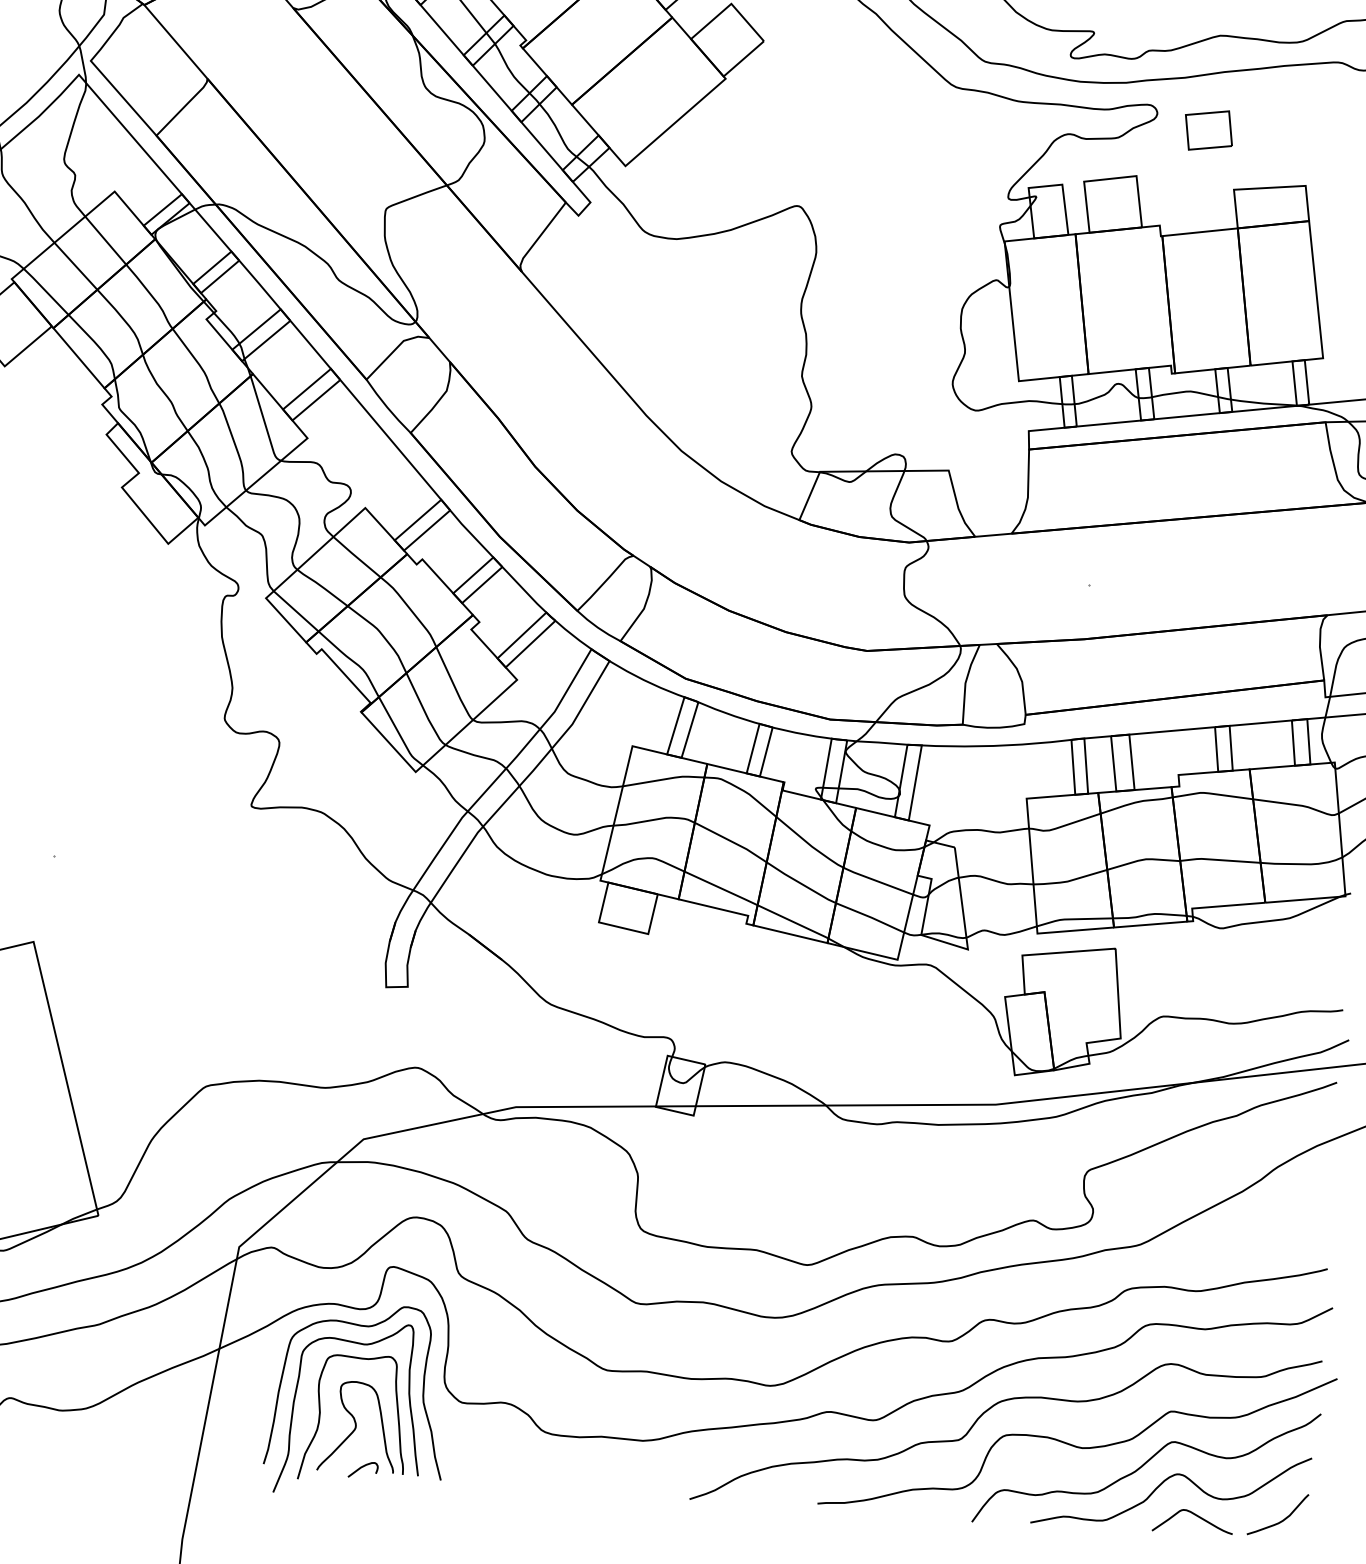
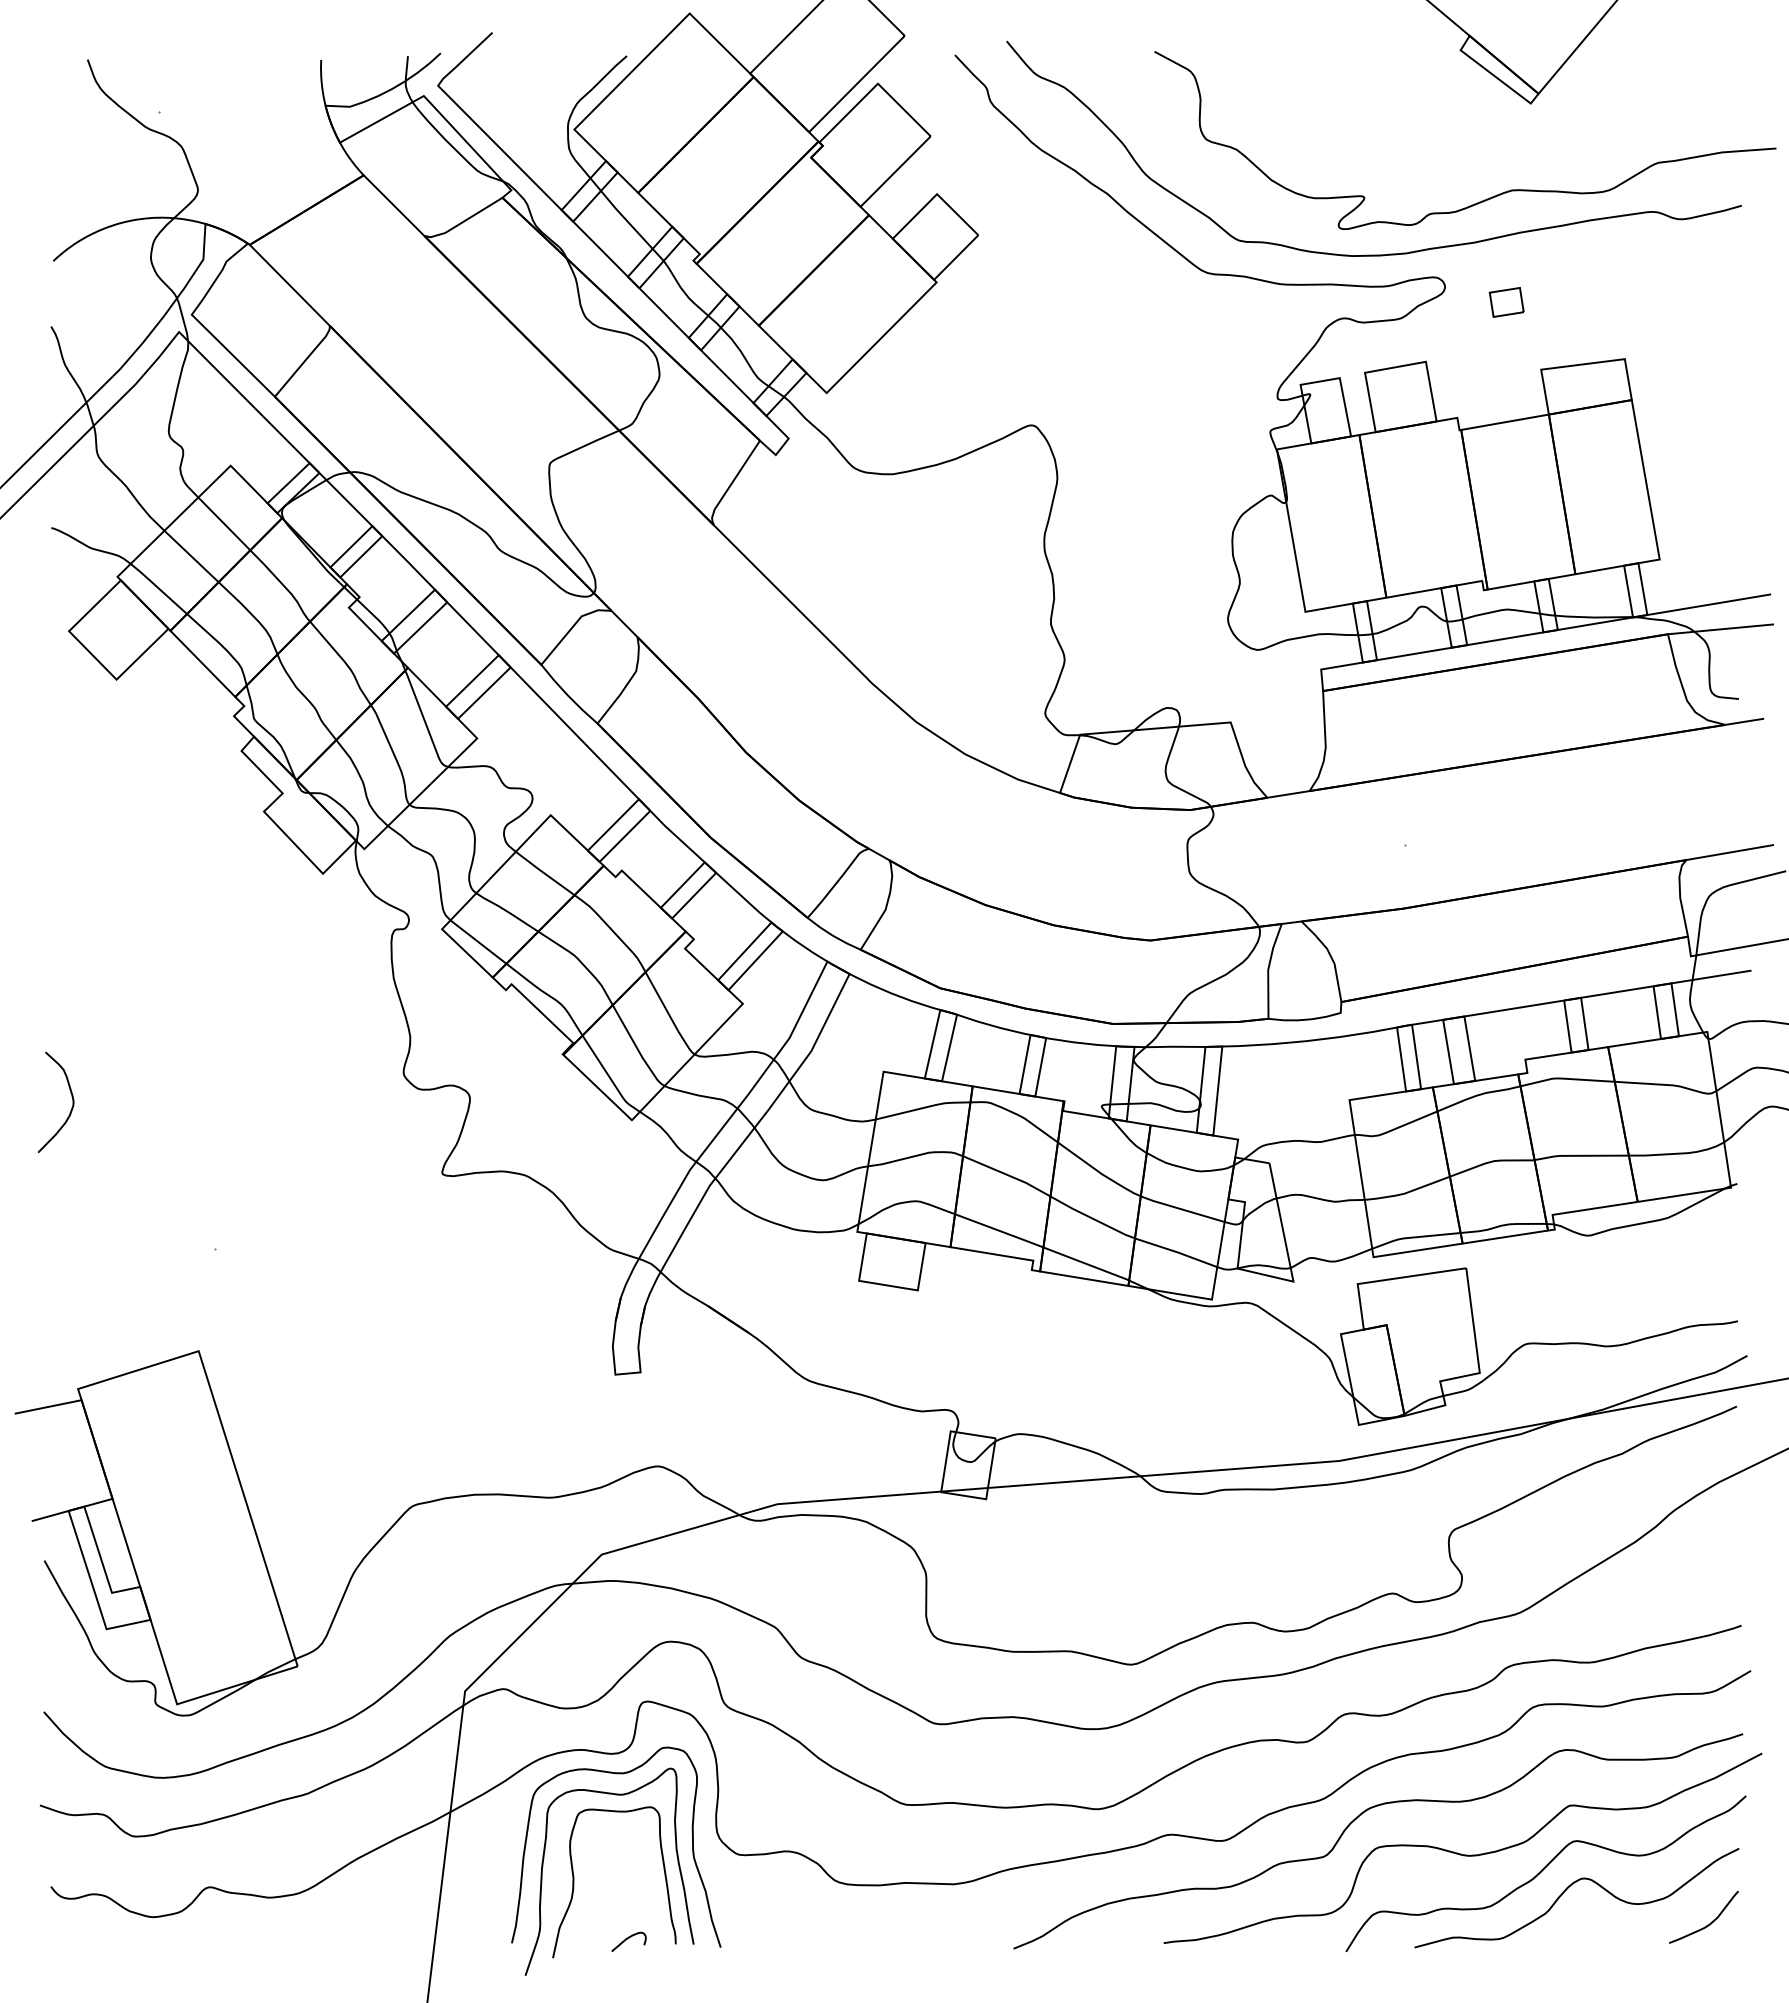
part: (1208, 130) -> (1506, 302), size x0.6
curve: (356, 1427) -> (617, 1892), removed
curve: (1196, 1516) -> (1608, 1926), removed

